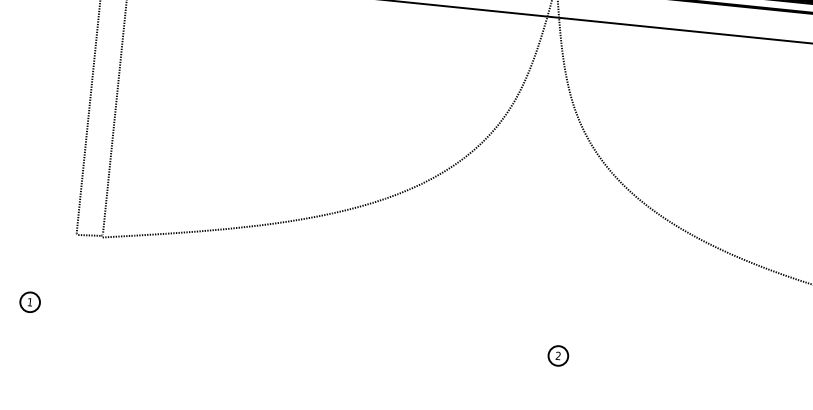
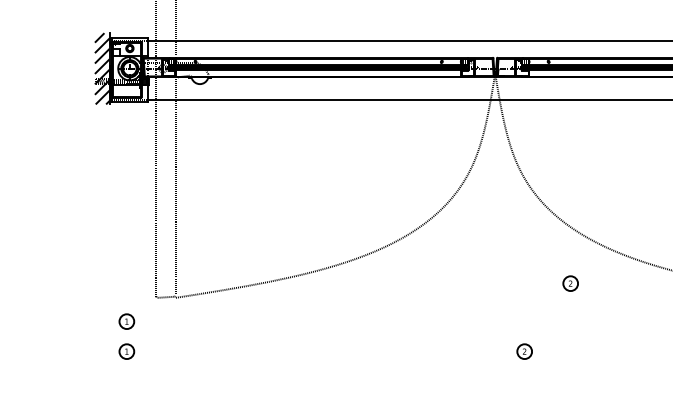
part: (33, 262) -> (126, 321), added
part: (628, 271) -> (570, 283), added

